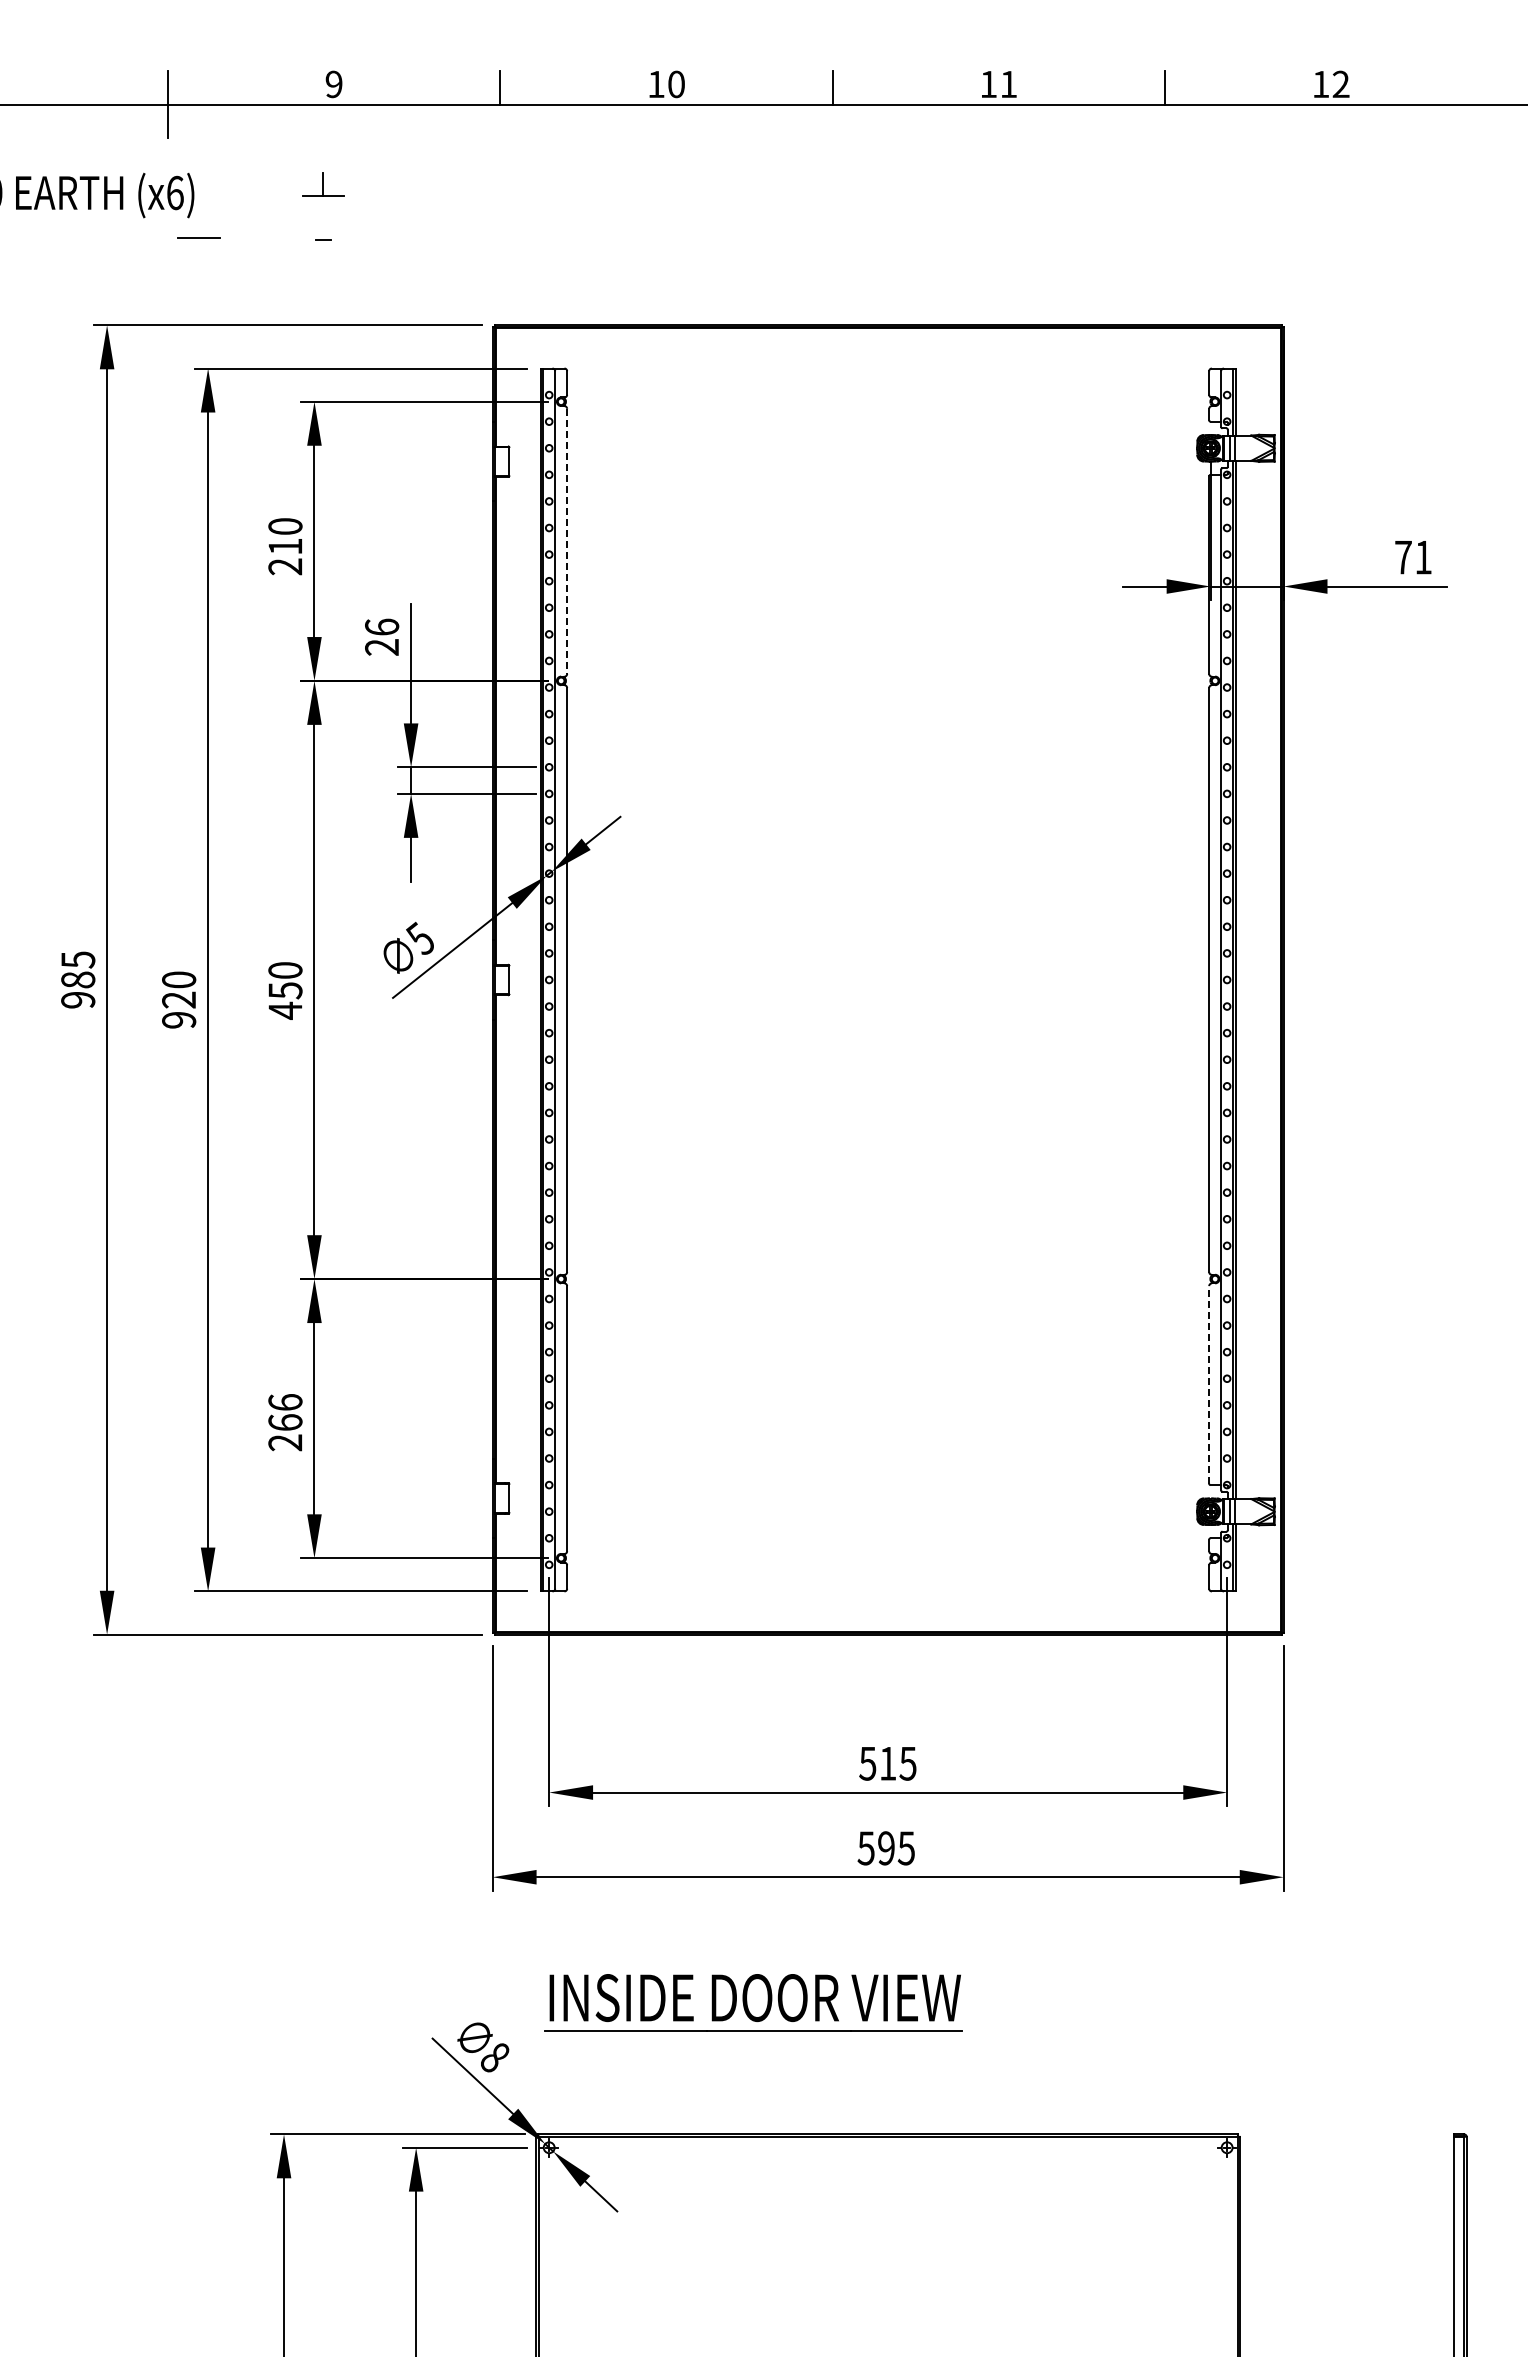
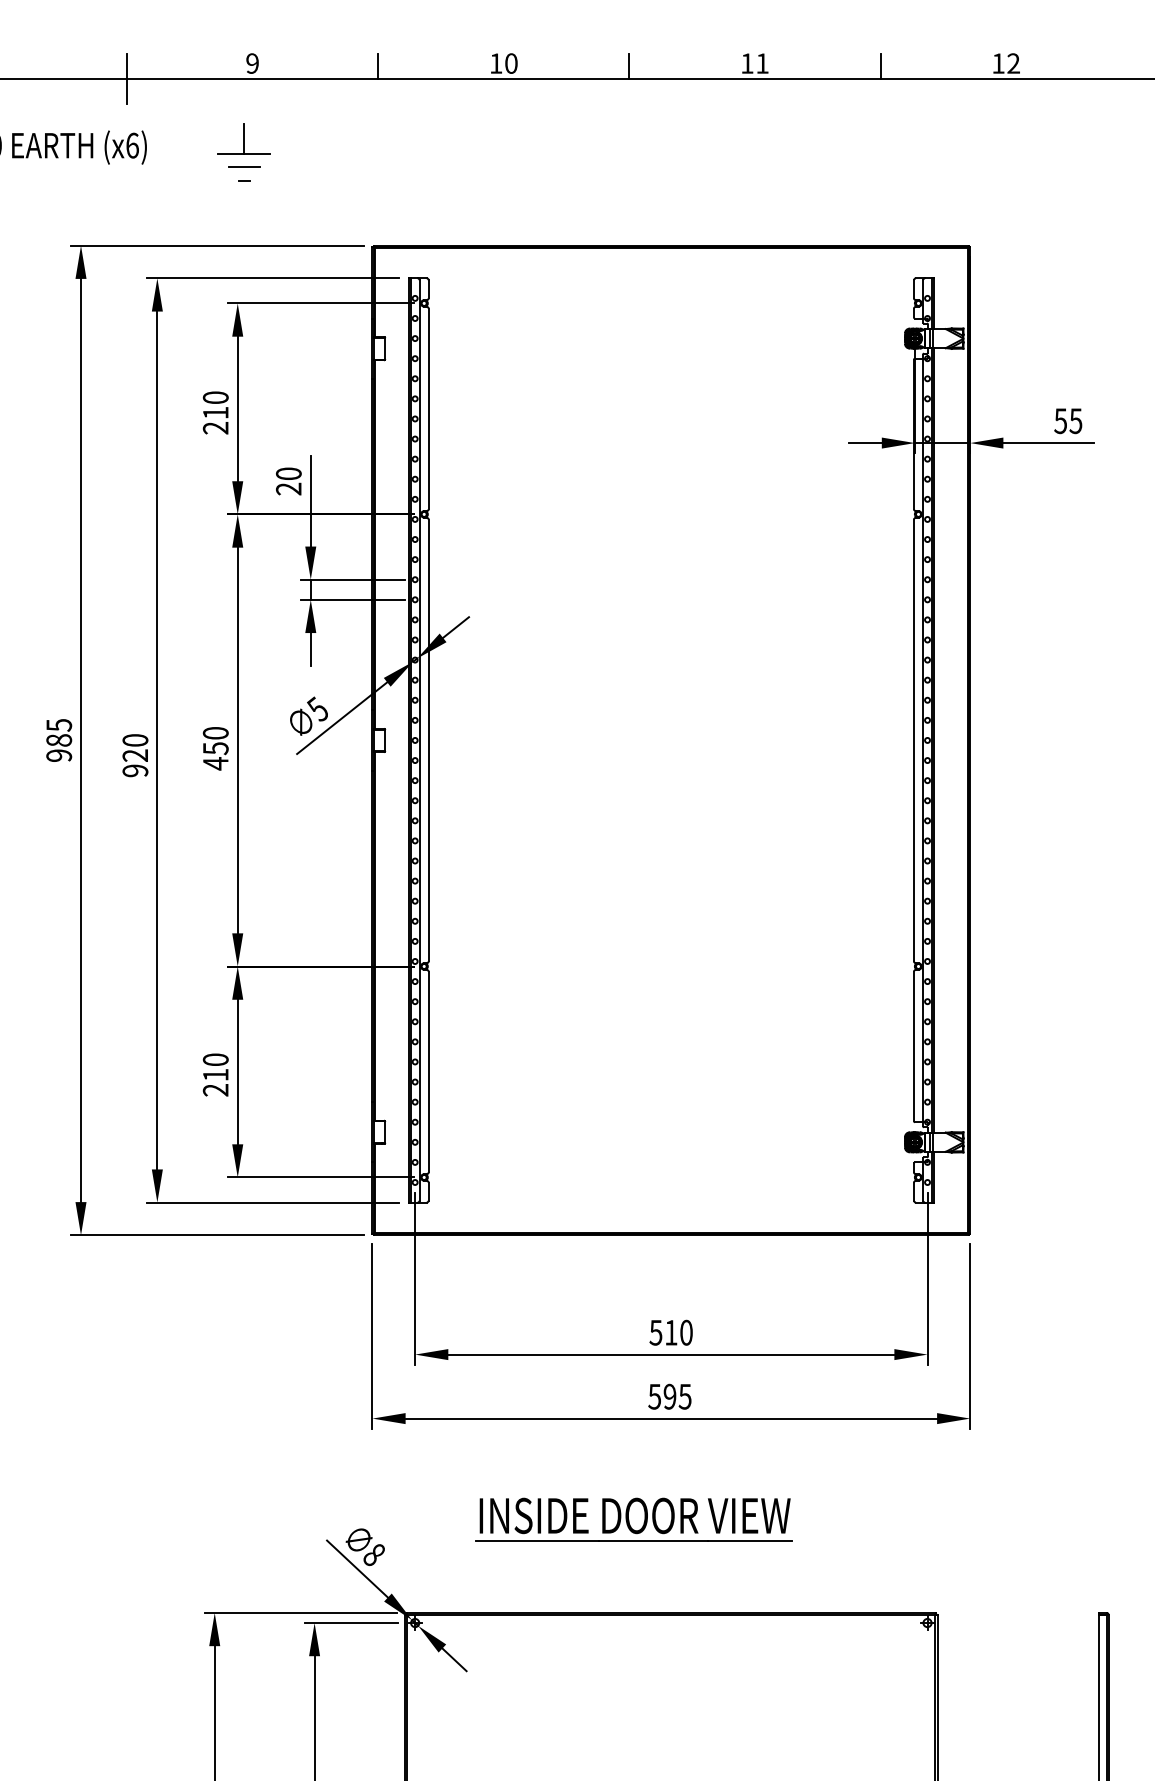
part: (323, 184) -> (244, 139), size x1.67
line: (198, 237) -> (243, 167), moved
line: (567, 541) -> (428, 409), dashed -> solid
text: (1412, 557) -> (1067, 421), 71 -> 55
text: (382, 626) -> (289, 473), 26 -> 20
line: (1209, 1384) -> (914, 1046), dashed -> solid
text: (285, 1412) -> (215, 1067), 266 -> 210
text: (907, 1763) -> (685, 1332), 515 -> 510
part: (753, 2002) -> (633, 1519), moved

